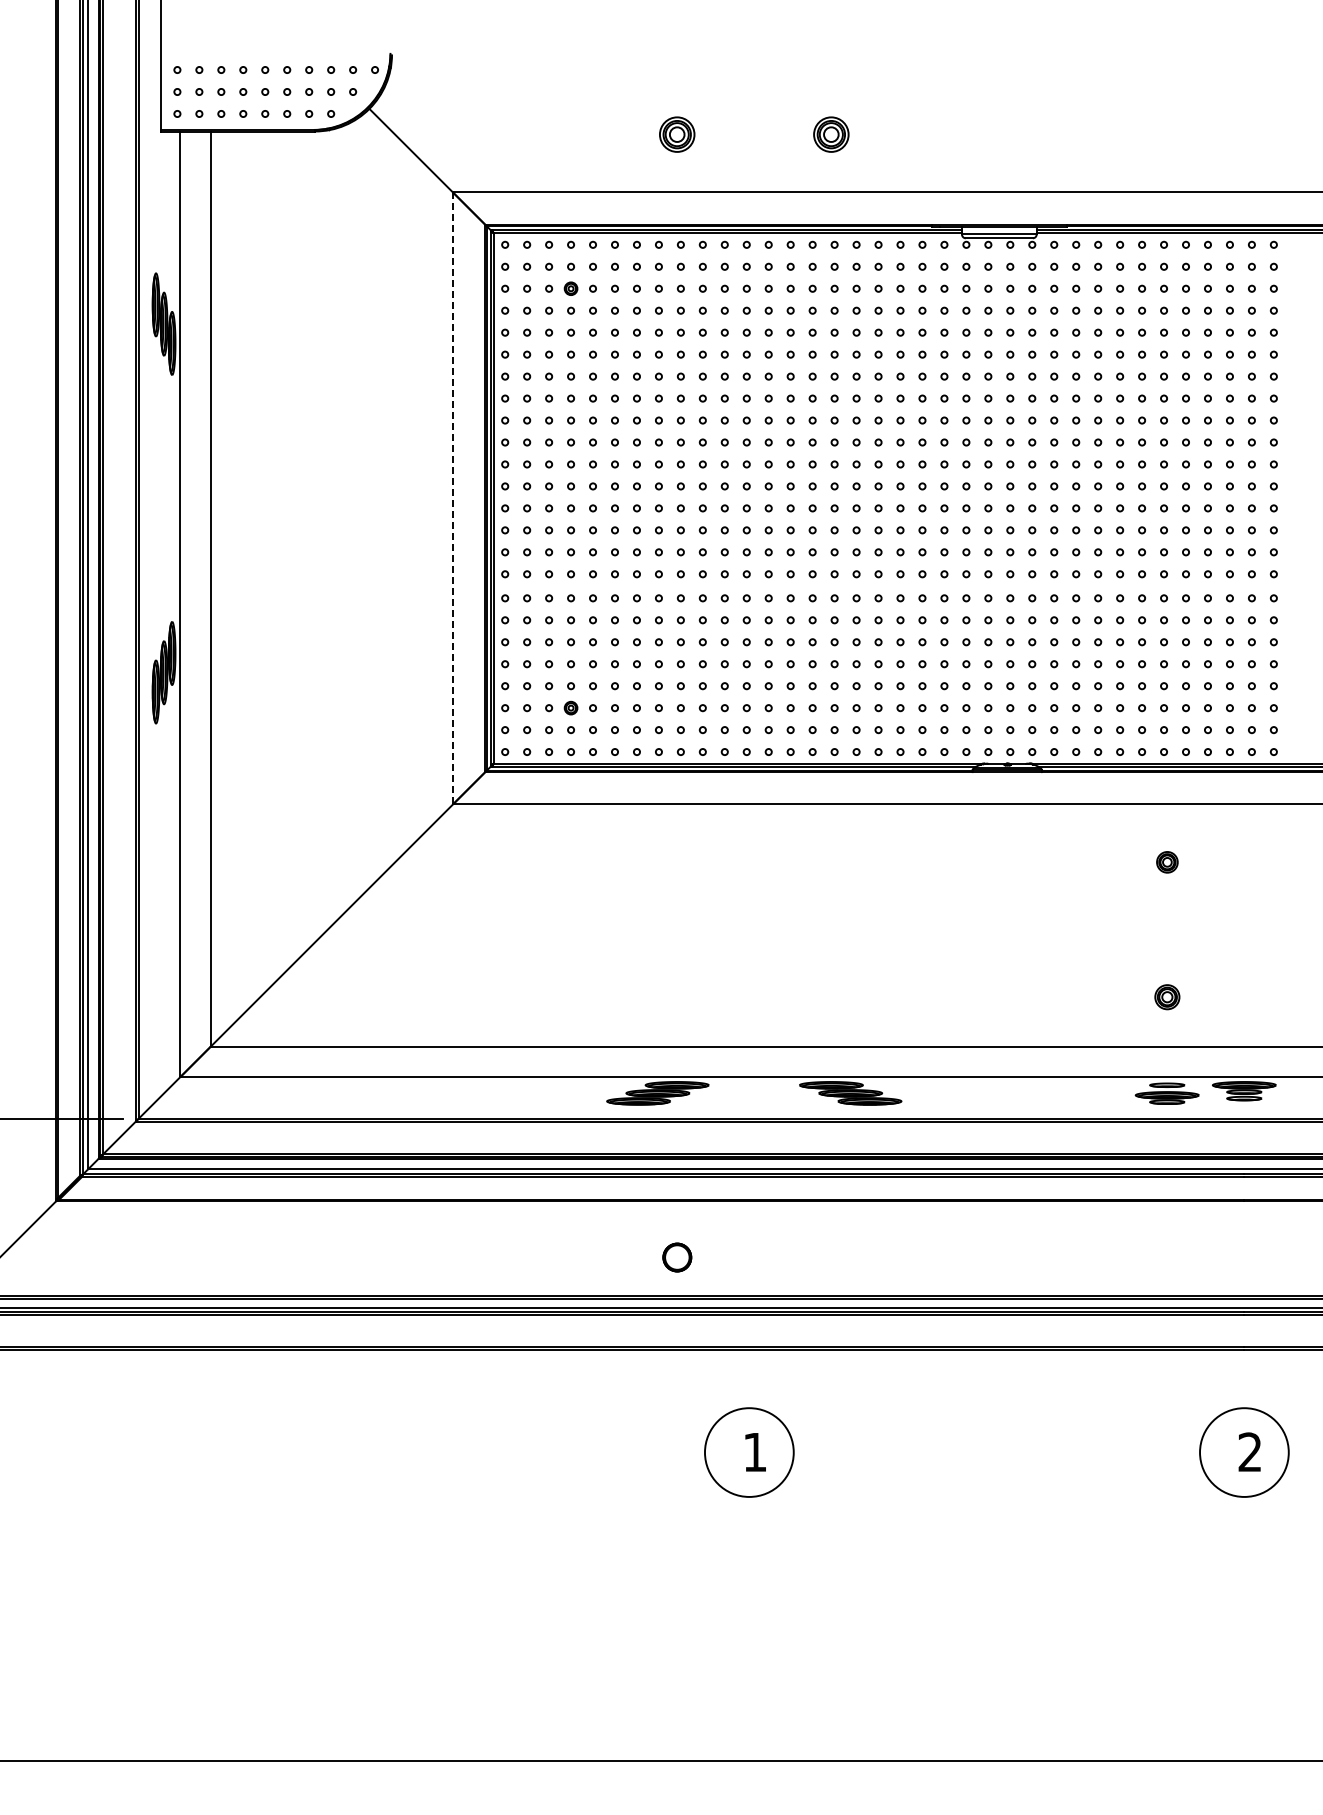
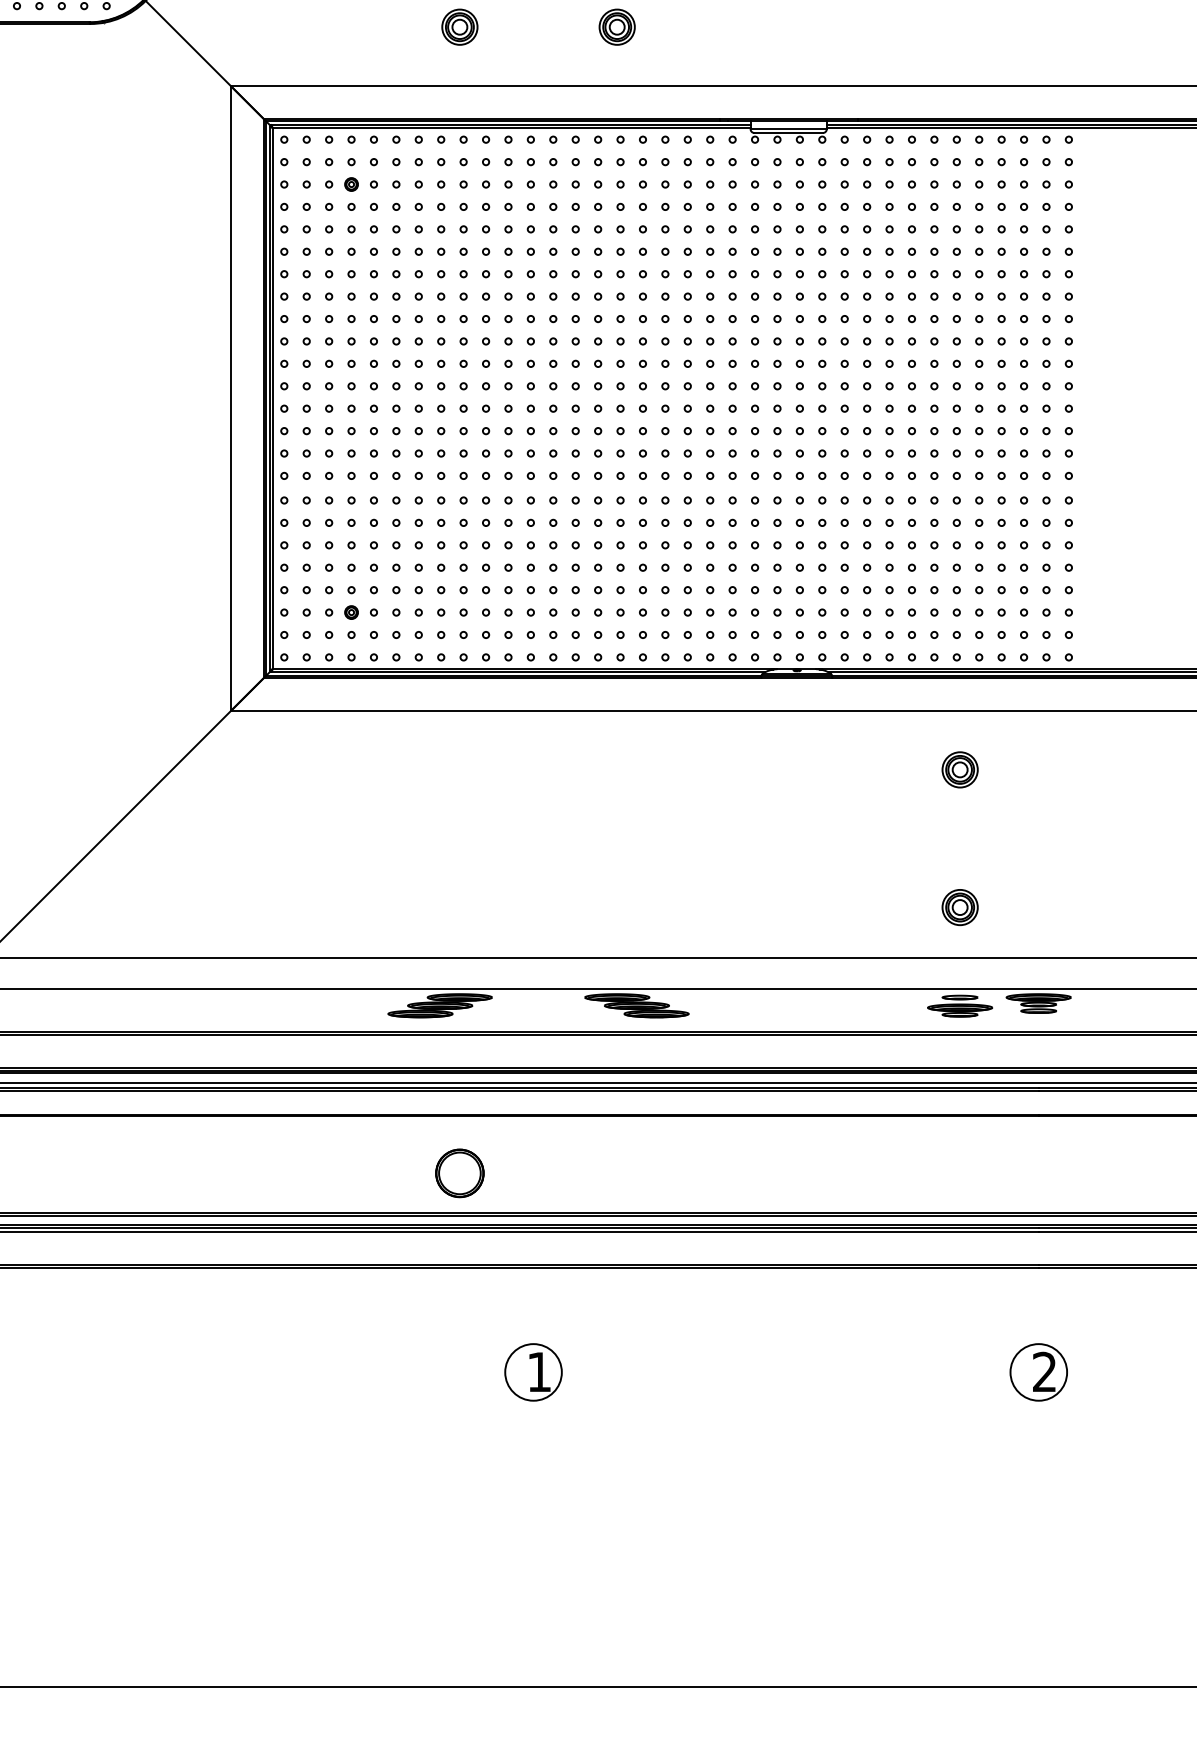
line: (452, 497) -> (230, 397), dashed -> solid
part: (1167, 862) -> (960, 770), size x1.67
part: (1167, 997) -> (960, 907), size x1.43
part: (677, 1257) -> (460, 1173), size x1.67
circle: (749, 1452) -> (533, 1372), size x0.62
circle: (1244, 1452) -> (1038, 1372), size x0.62

